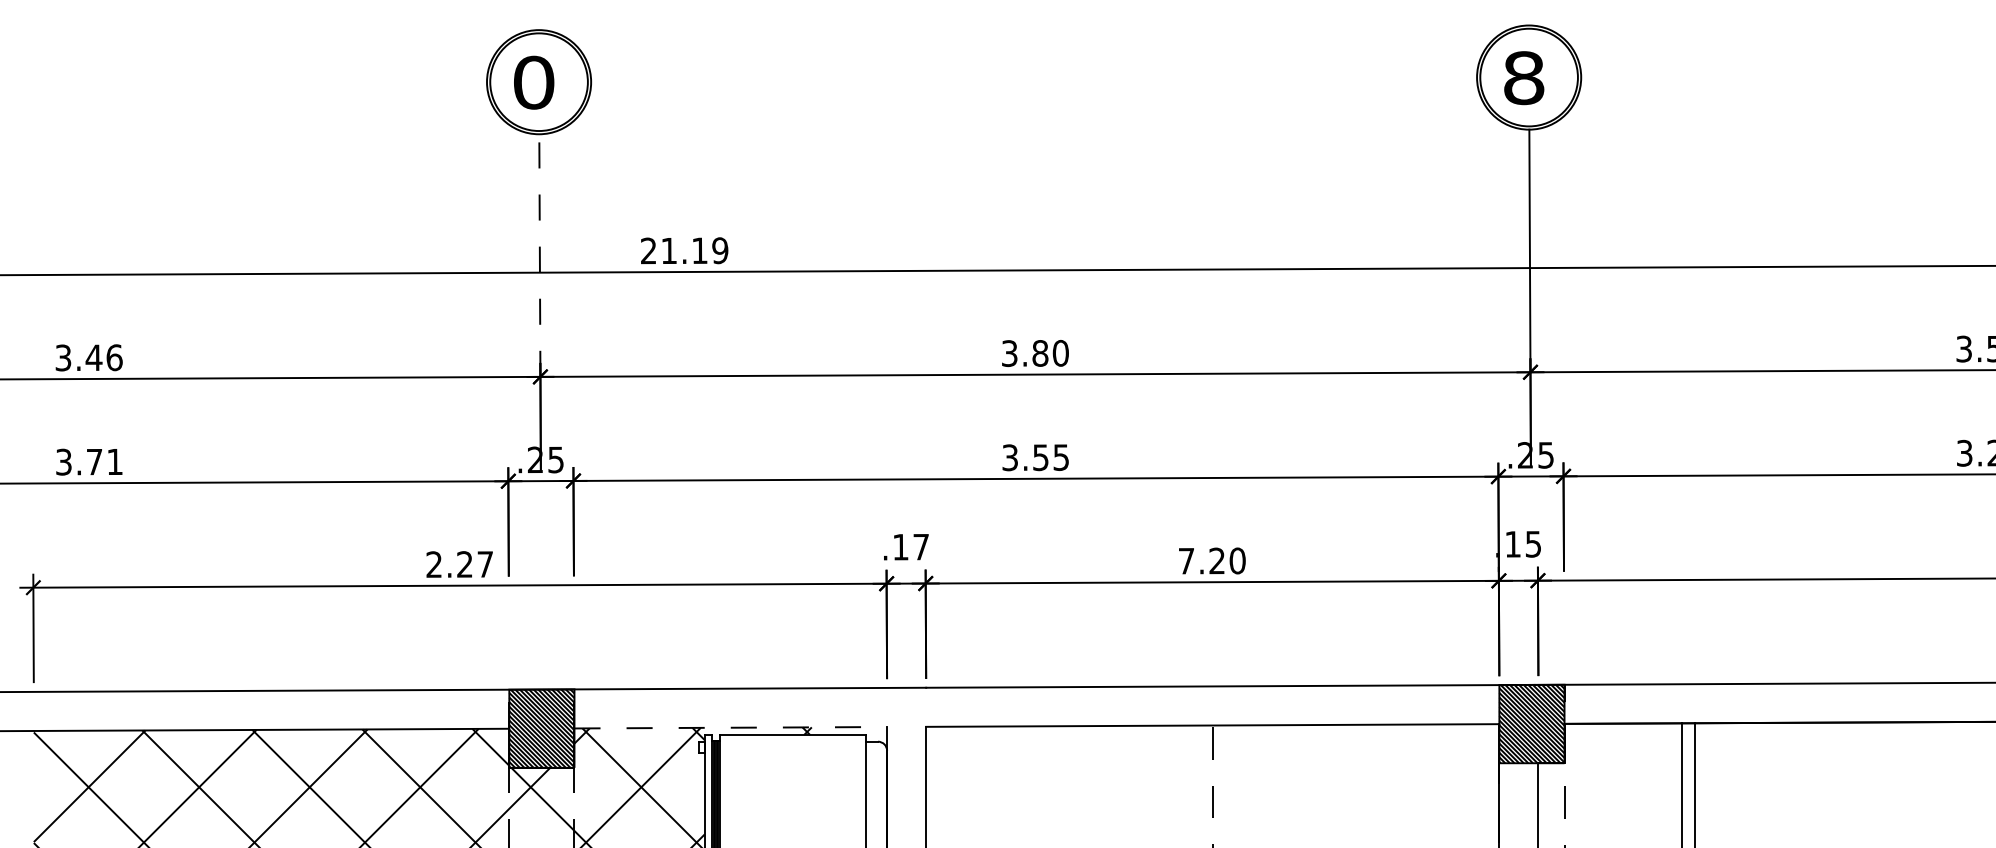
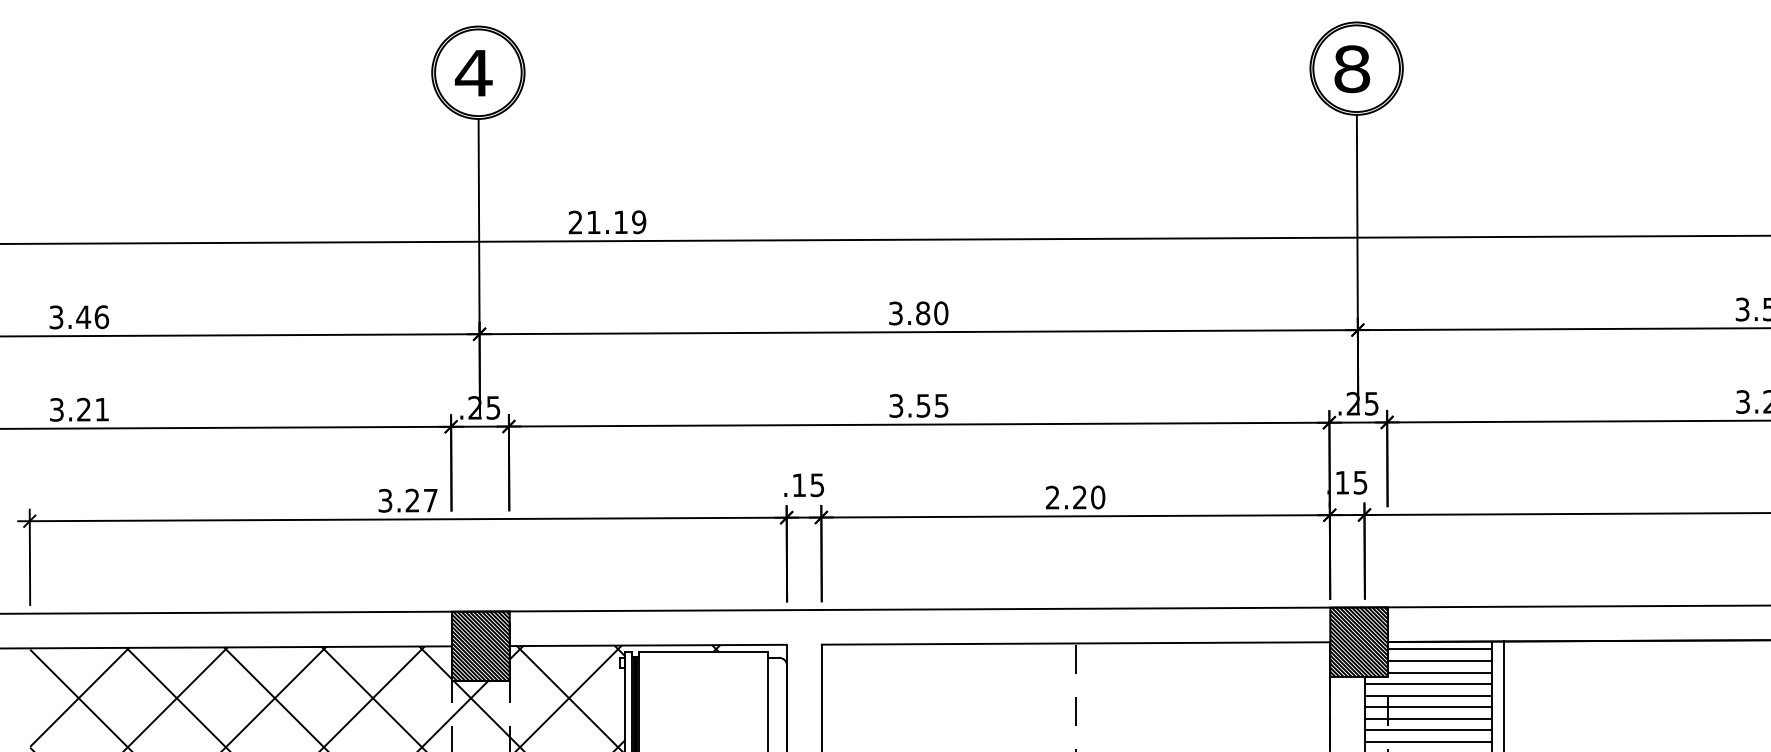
text: (533, 82) -> (473, 73), 0 -> 4
line: (539, 255) -> (478, 226), dashed -> solid
text: (94, 461) -> (84, 409), 3.71 -> 3.21
text: (920, 547) -> (816, 485), .17 -> .15
text: (1185, 560) -> (1051, 497), 7.20 -> 2.20
text: (433, 564) -> (384, 500), 2.27 -> 3.27
line: (731, 727) -> (649, 645), dashed -> solid
hatch: (1609, 784) -> (1427, 695), added

